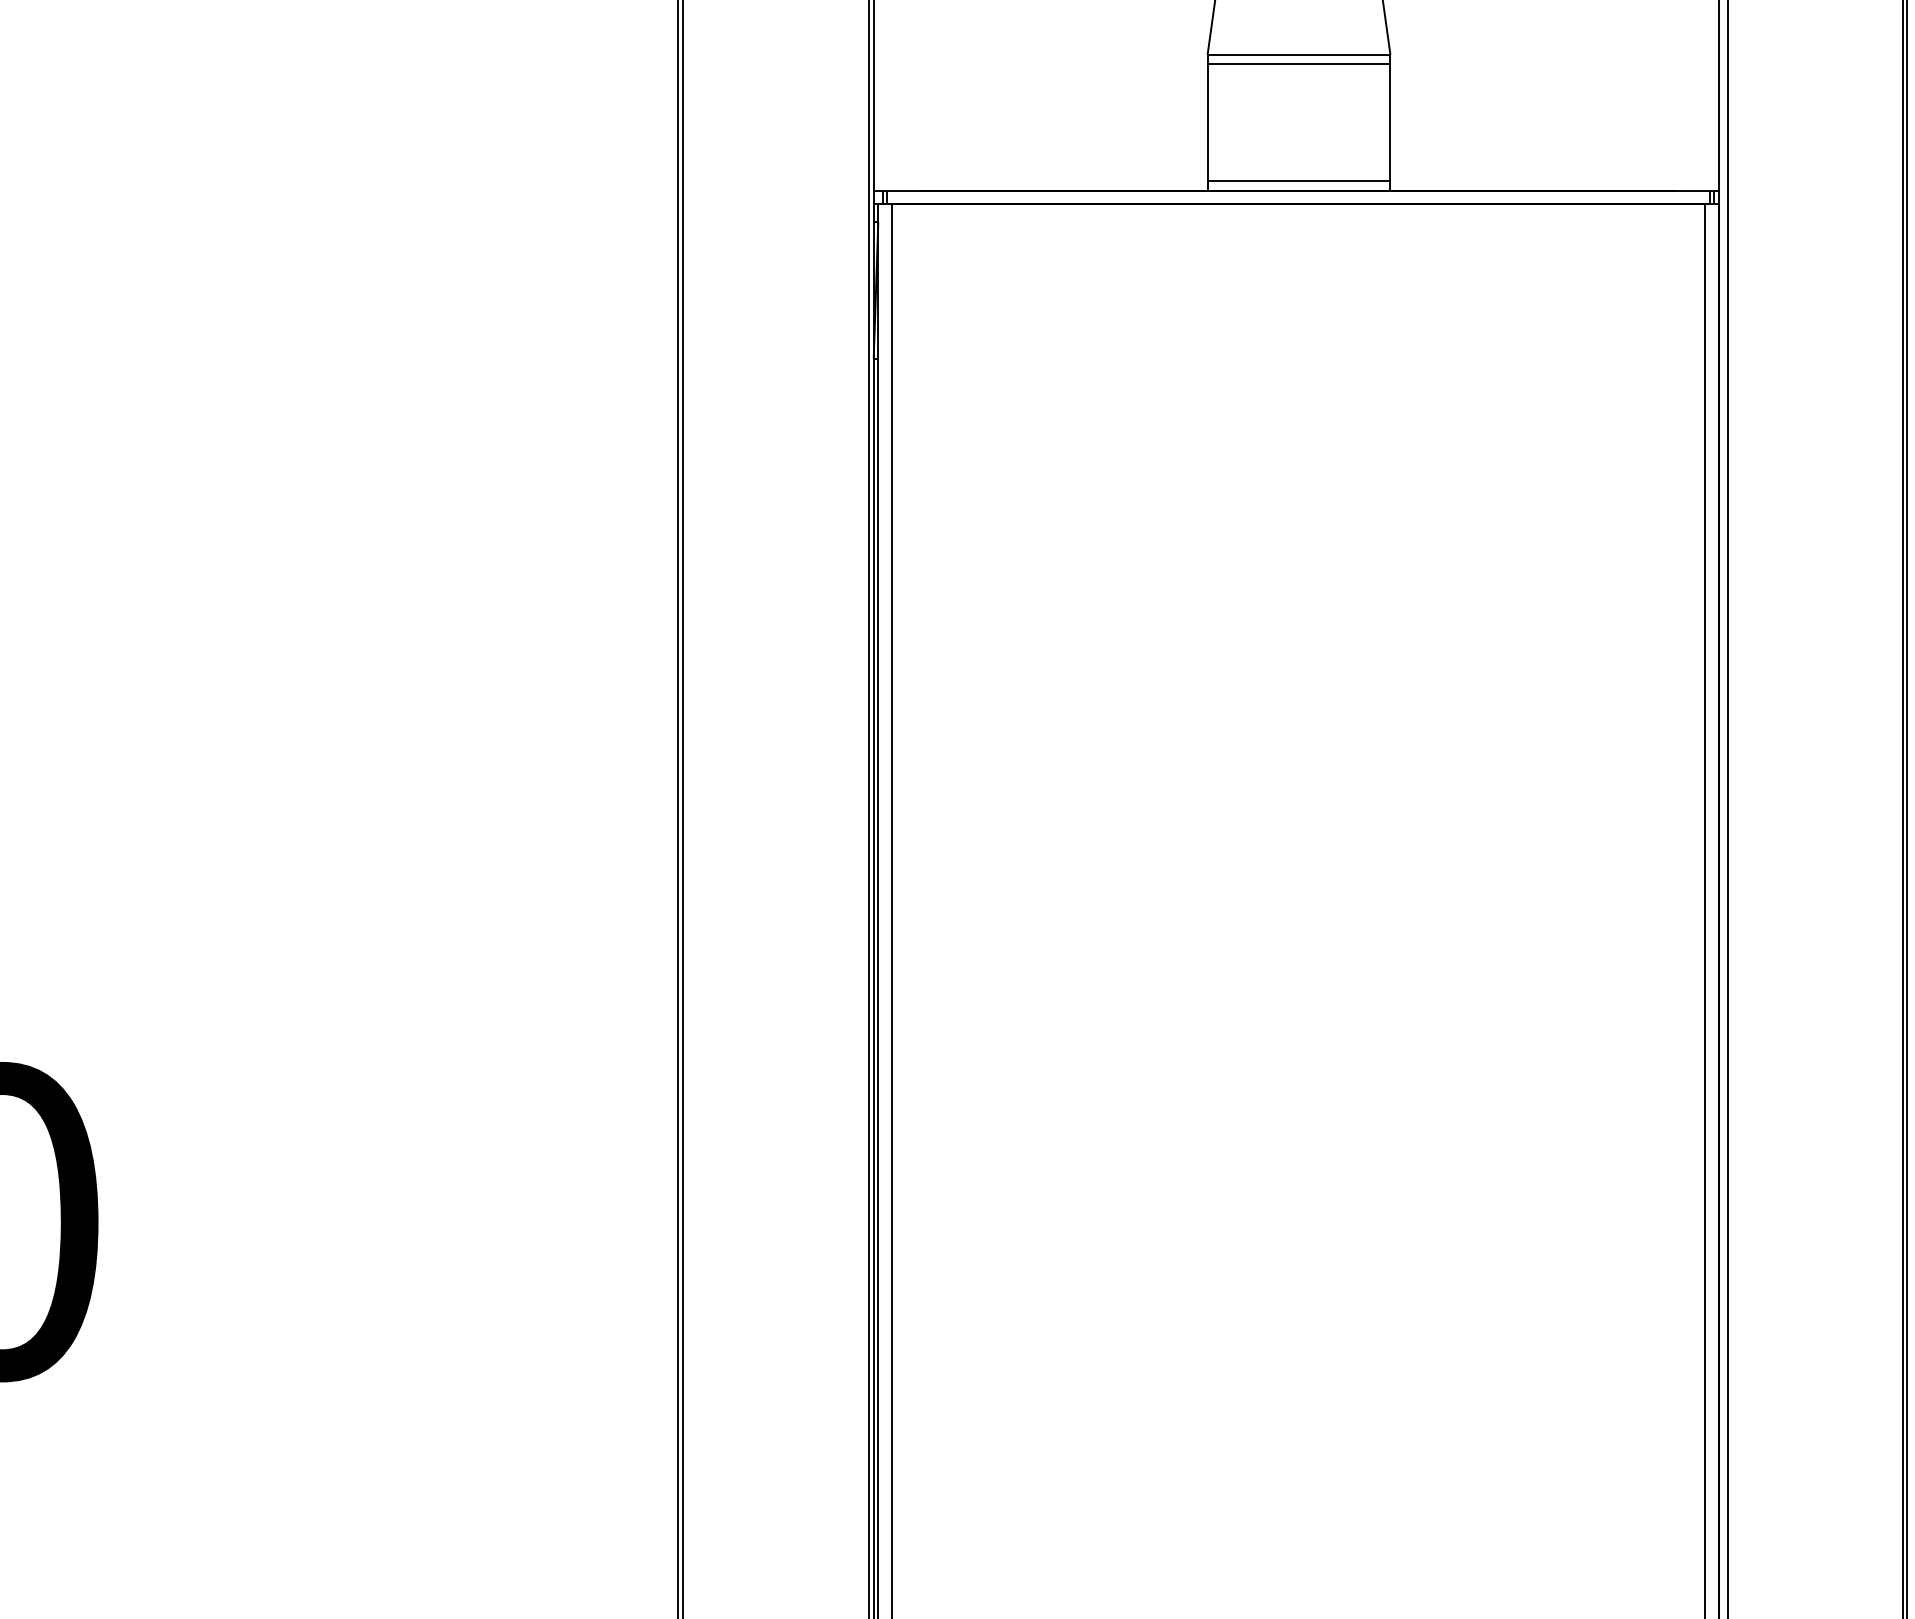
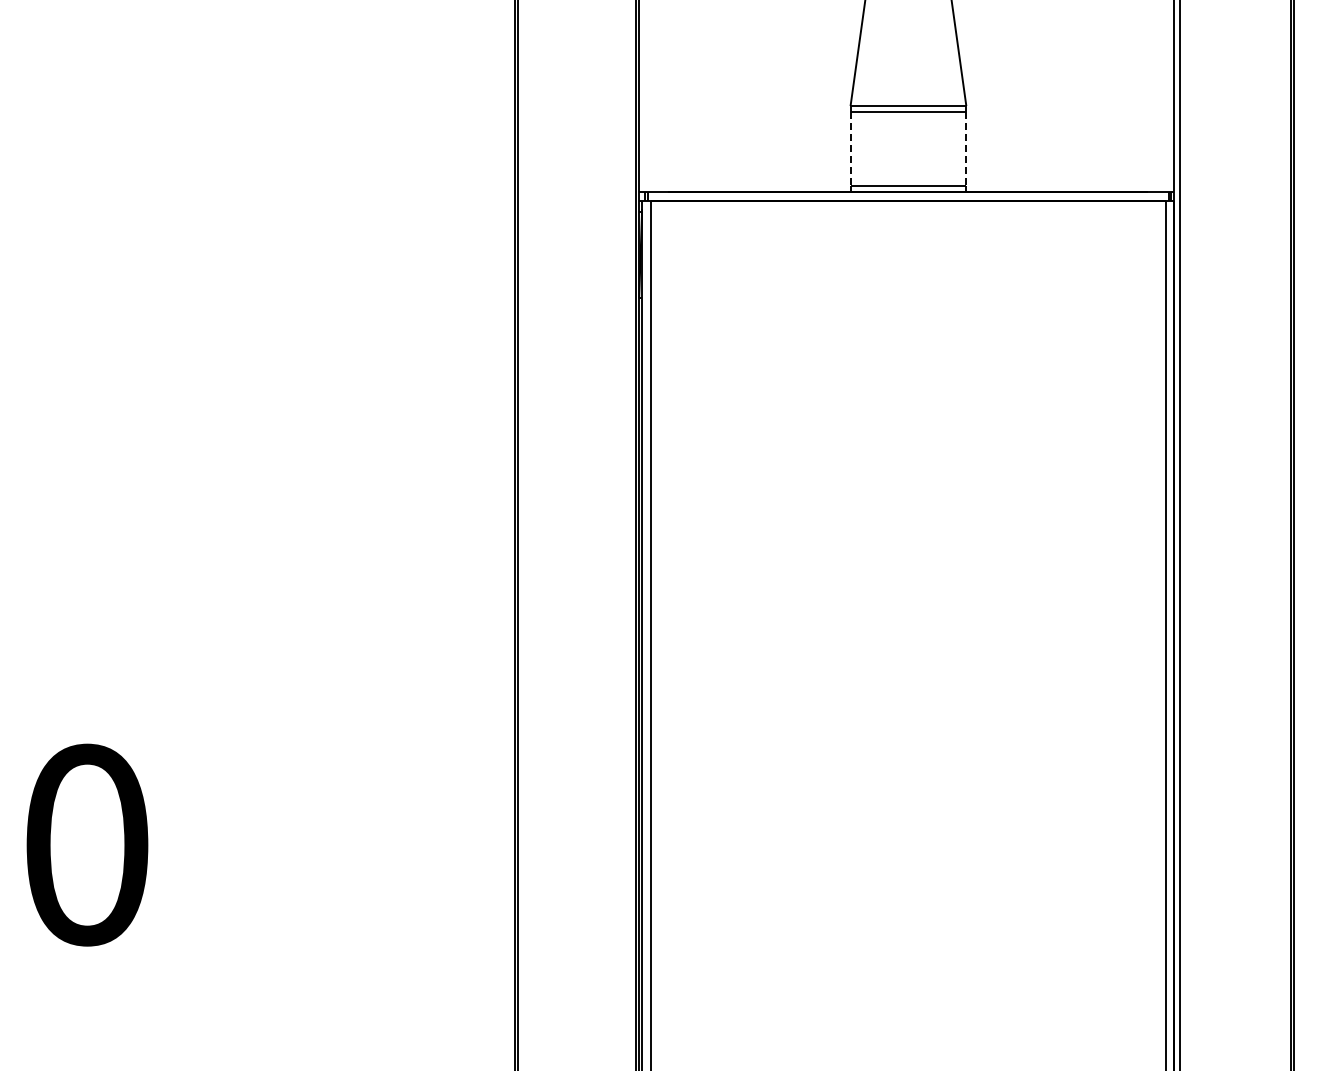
line: (1207, 123) -> (850, 149), solid -> dashed
line: (1390, 123) -> (966, 149), solid -> dashed

